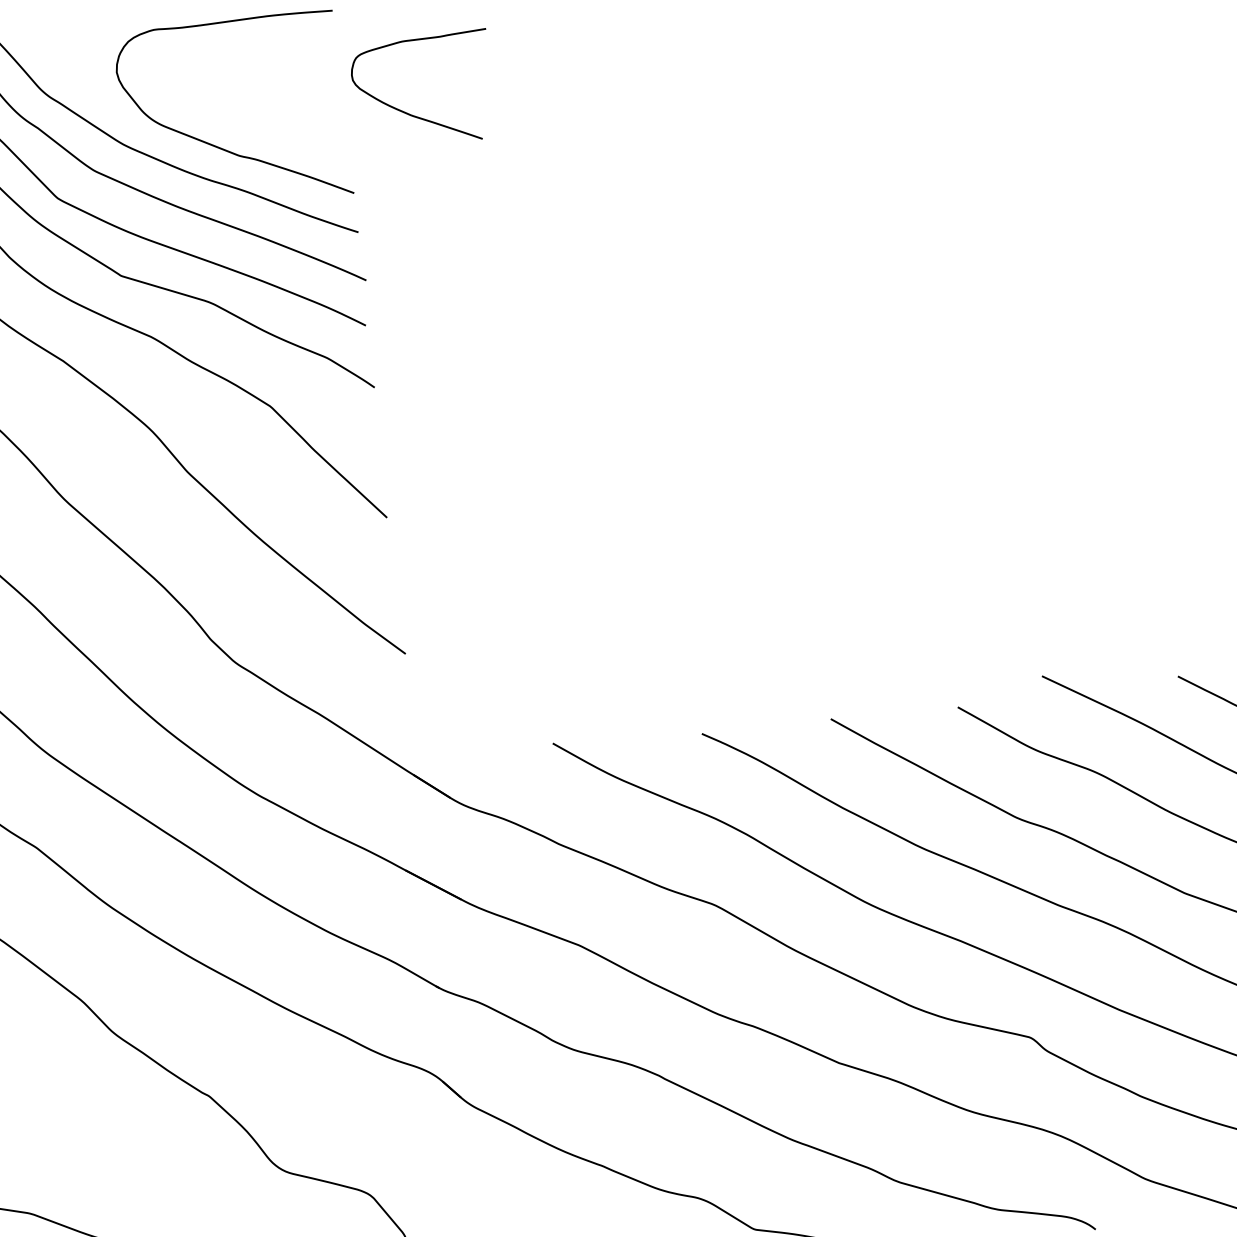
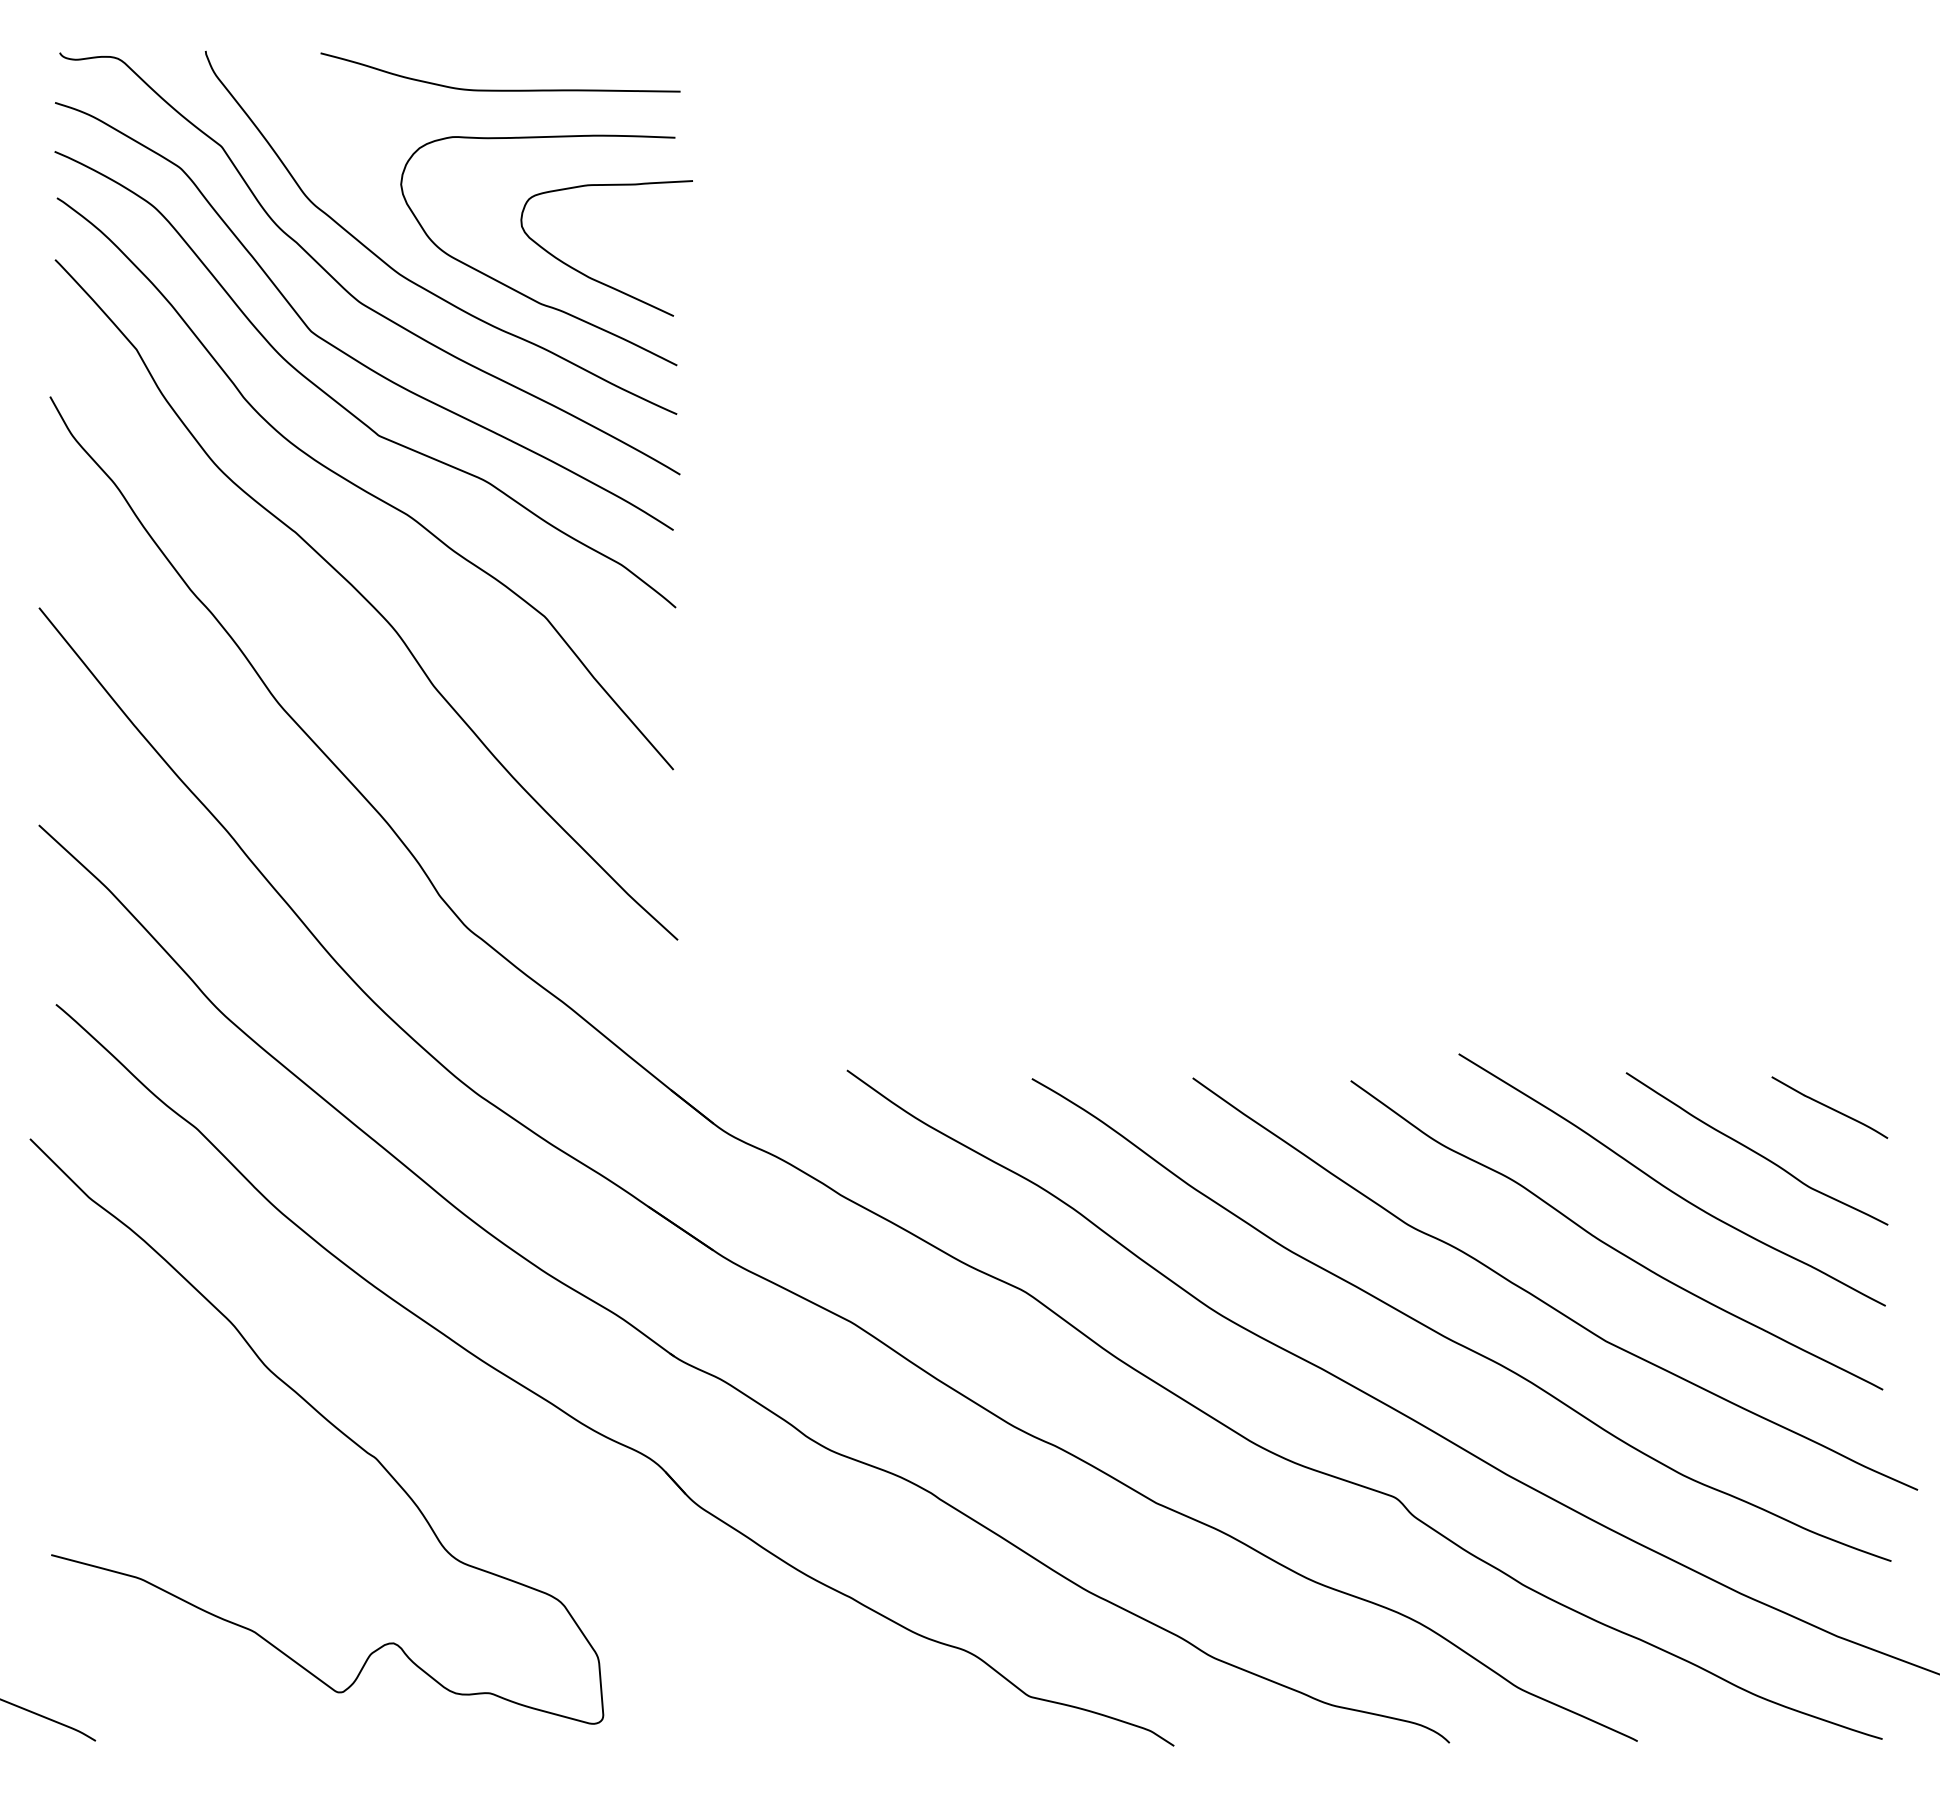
curve: (417, 116) -> (596, 279), moved

